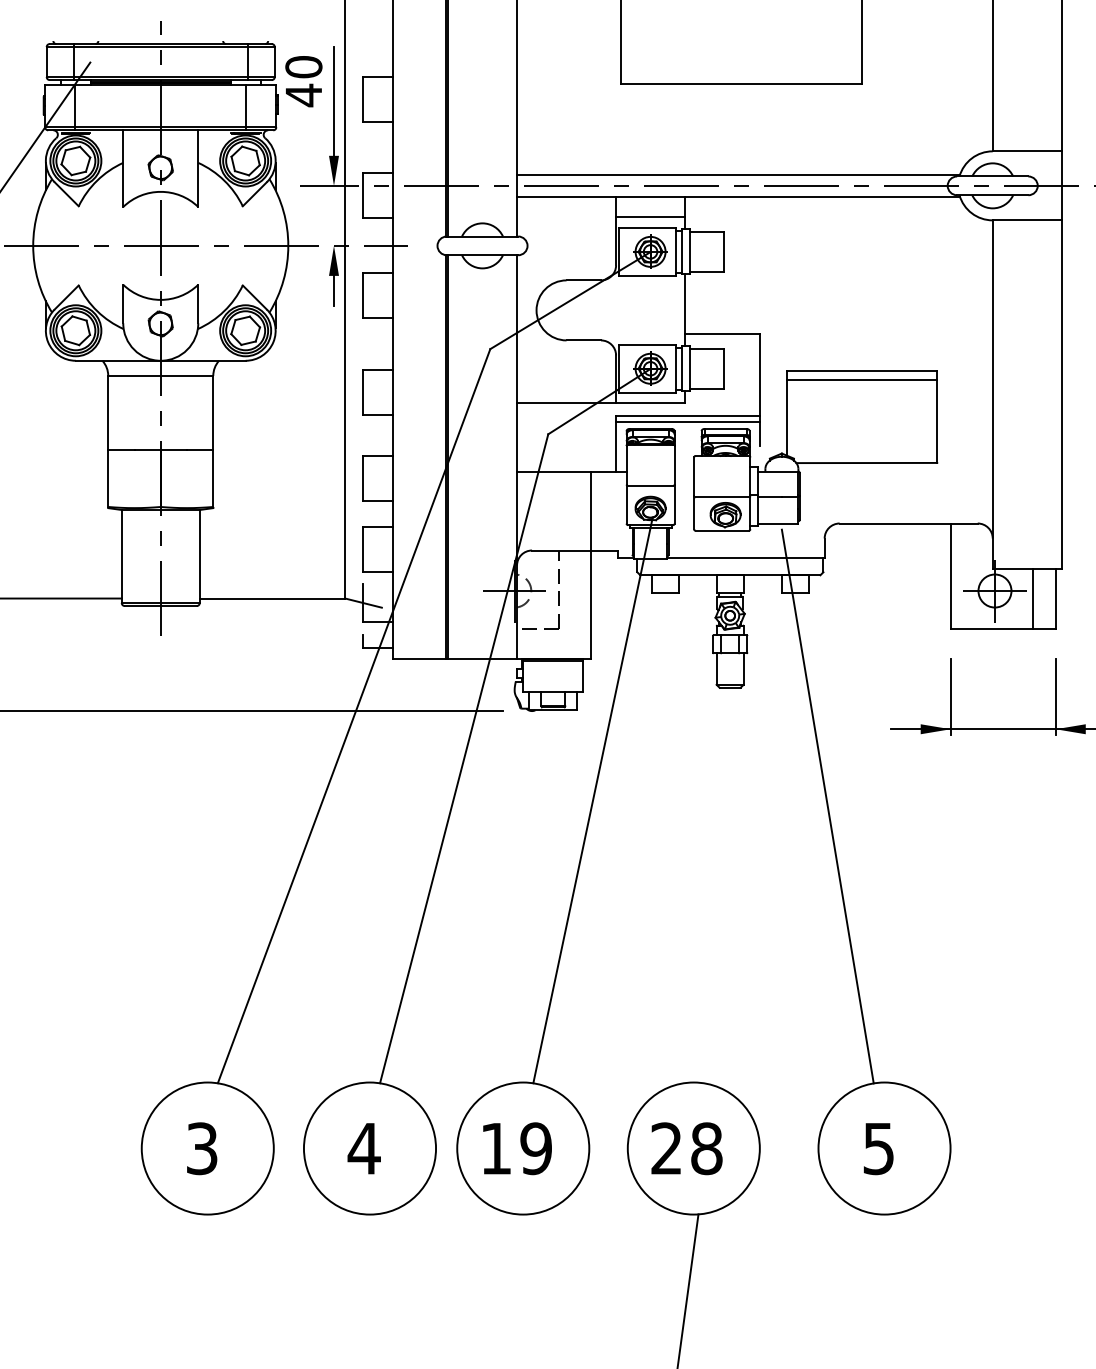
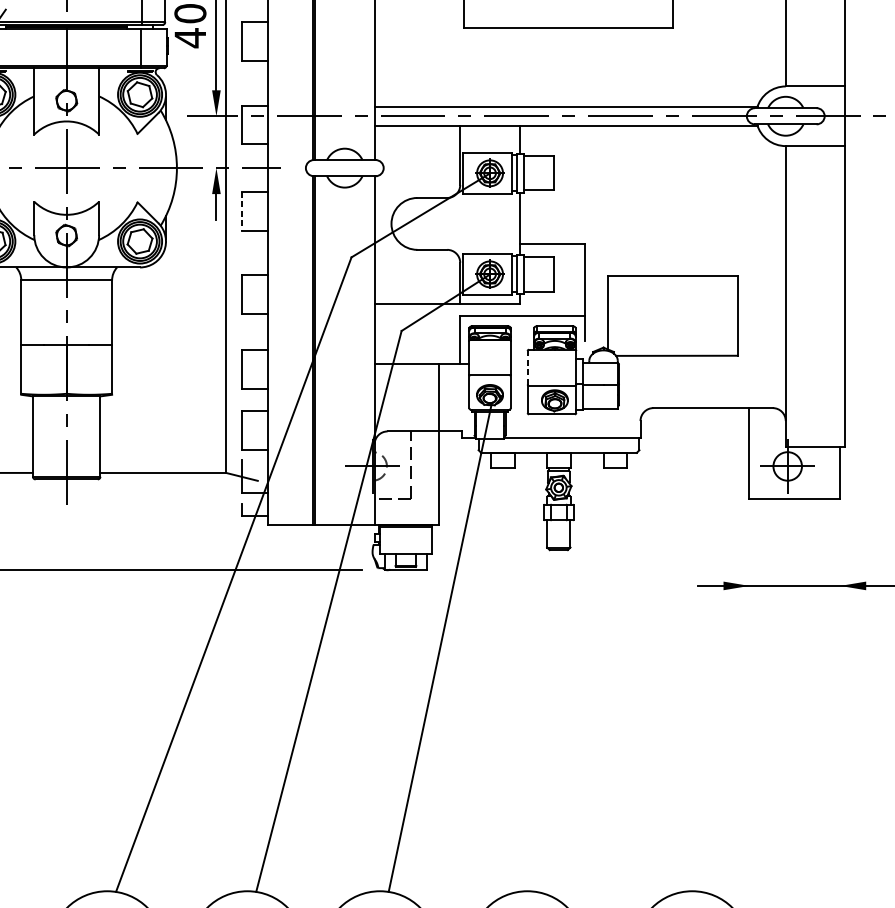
line: (650, 217) -> (489, 143), removed
line: (363, 295) -> (241, 211), solid -> dashed
line: (862, 379) -> (673, 283), removed
line: (688, 421) -> (522, 319), removed
line: (694, 476) -> (528, 367), solid -> dashed
line: (1033, 598) -> (821, 472), removed
line: (950, 696) -> (749, 557), removed
line: (1055, 696) -> (840, 557), removed
line: (827, 806) -> (642, 652), removed

